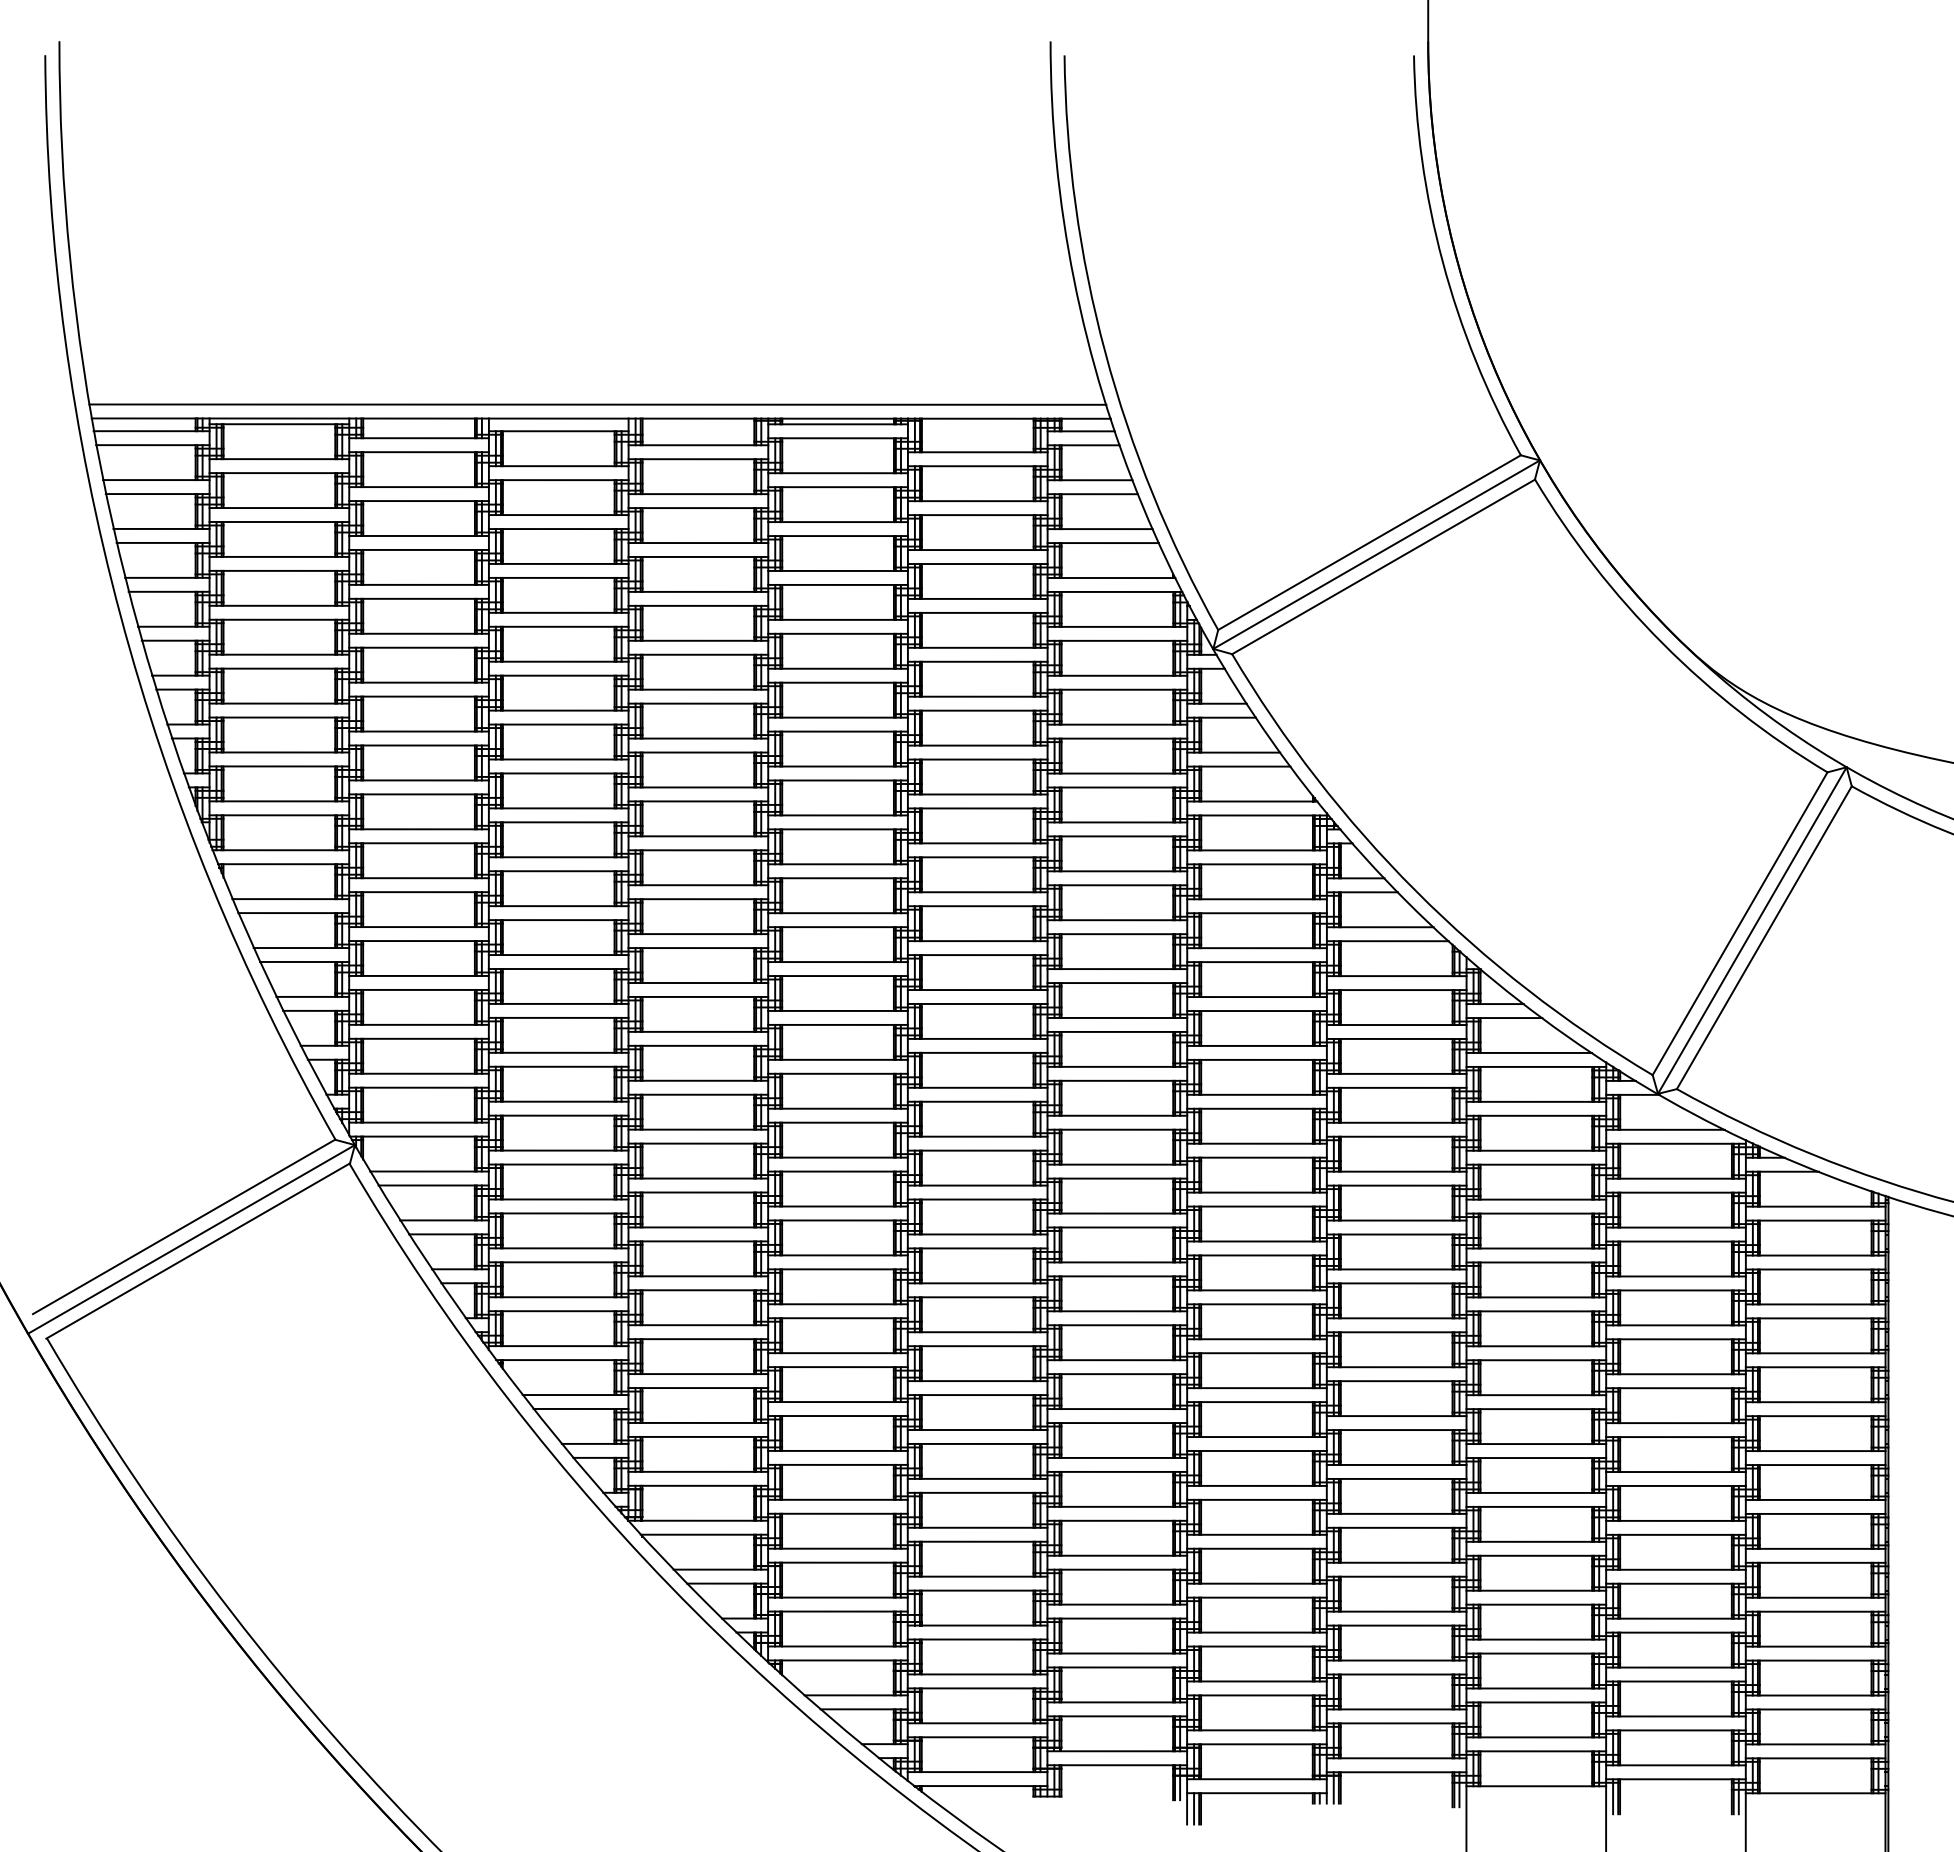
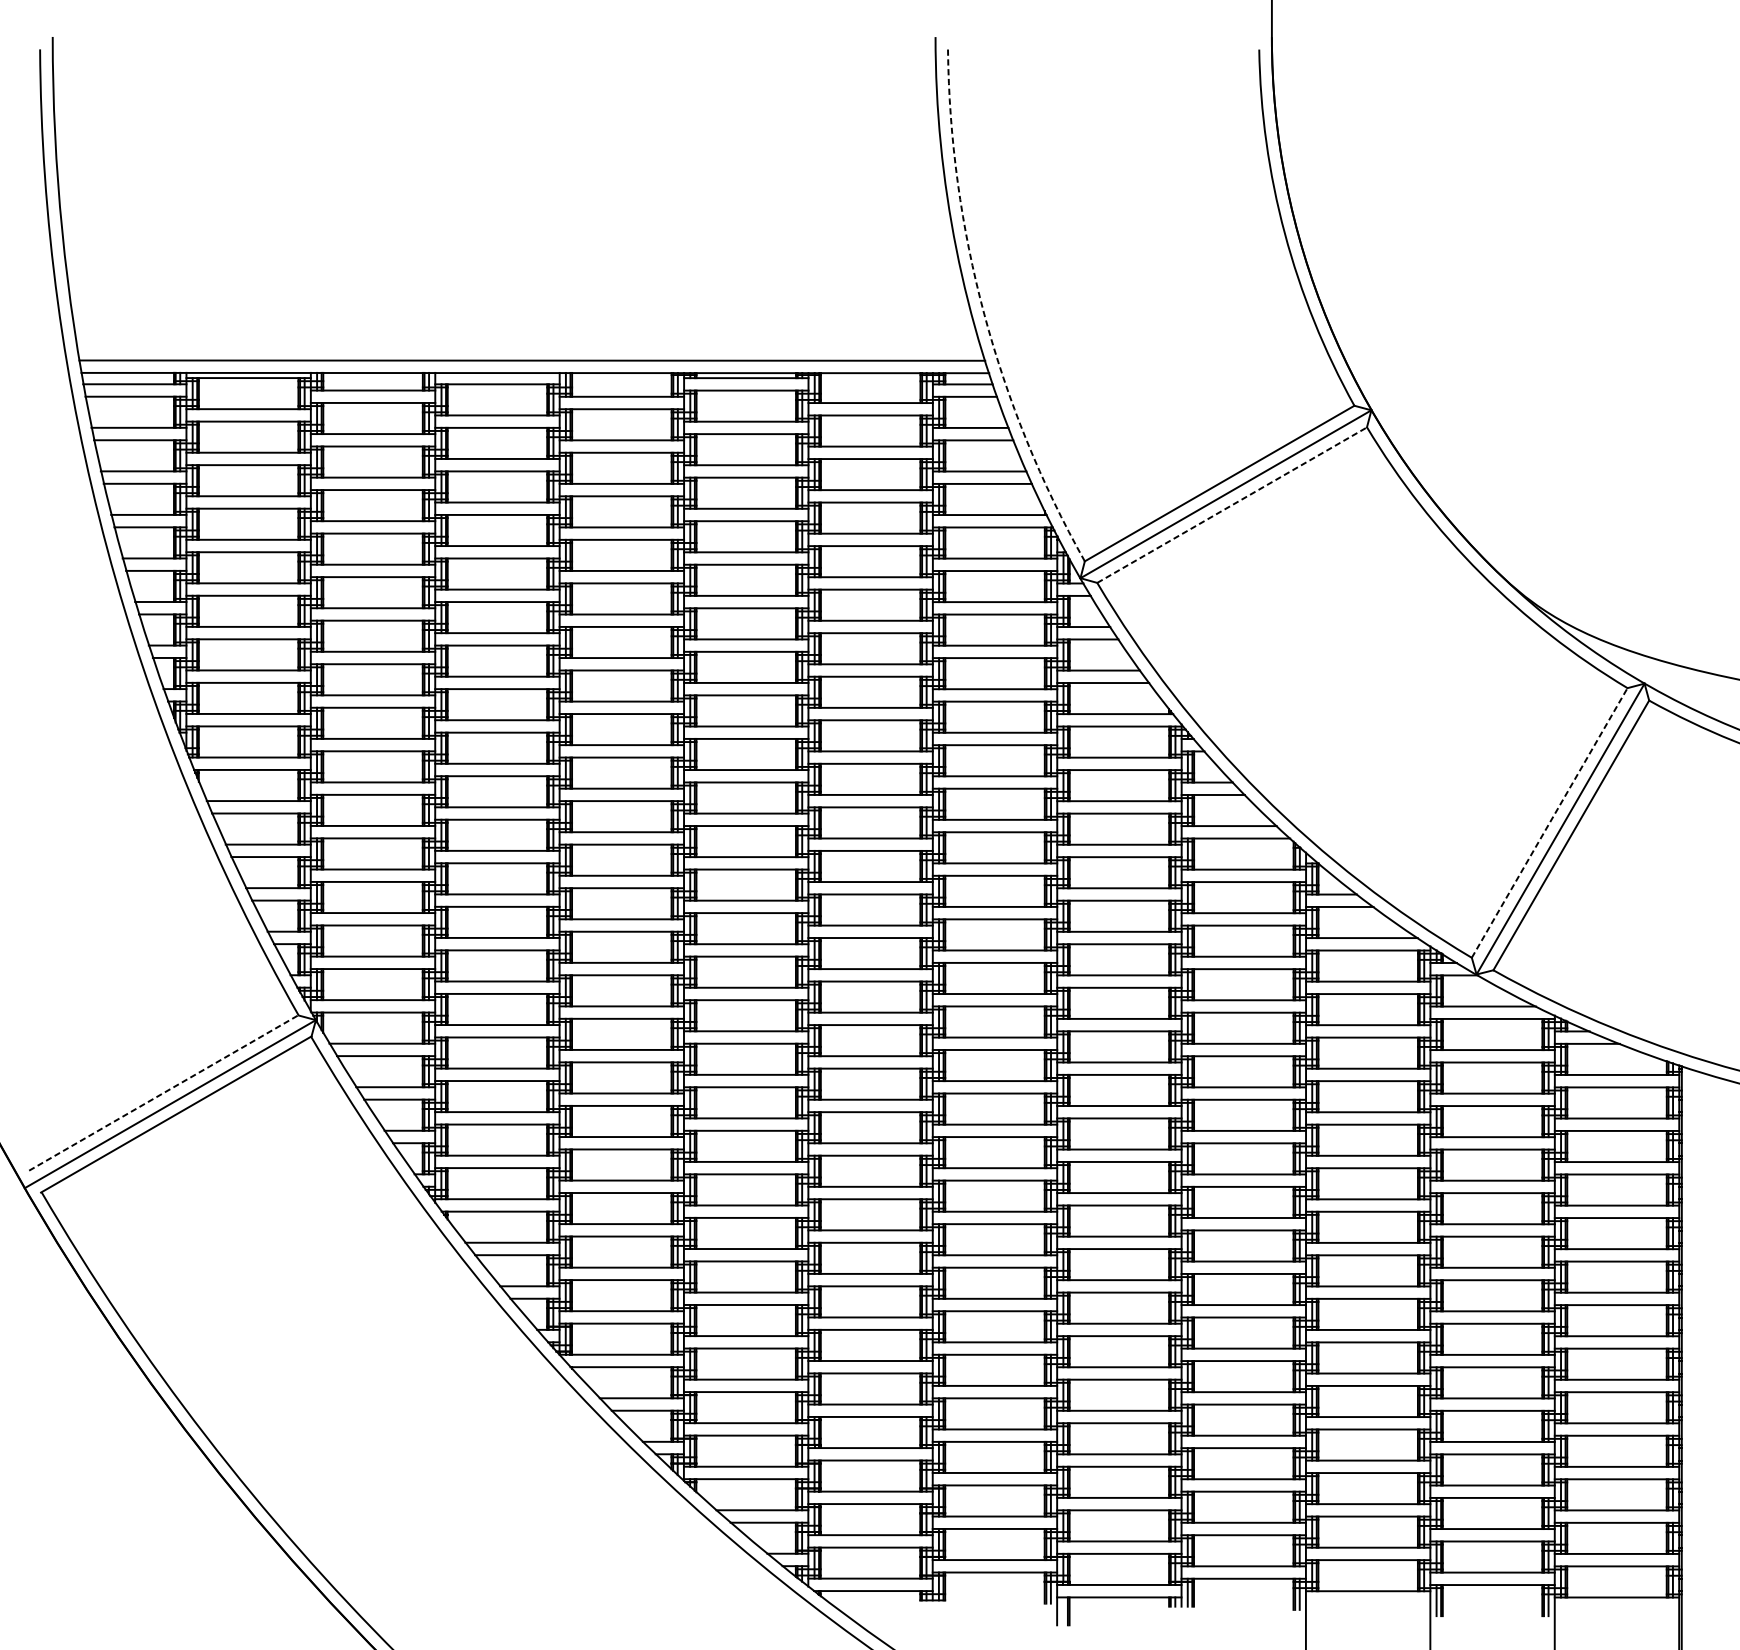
arc: (1105, 352) -> (984, 314), solid -> dashed
line: (1383, 566) -> (1232, 504), solid -> dashed
line: (1740, 923) -> (1550, 822), solid -> dashed
line: (184, 1226) -> (164, 1092), solid -> dashed
line: (1194, 1808) -> (1063, 1611), removed

